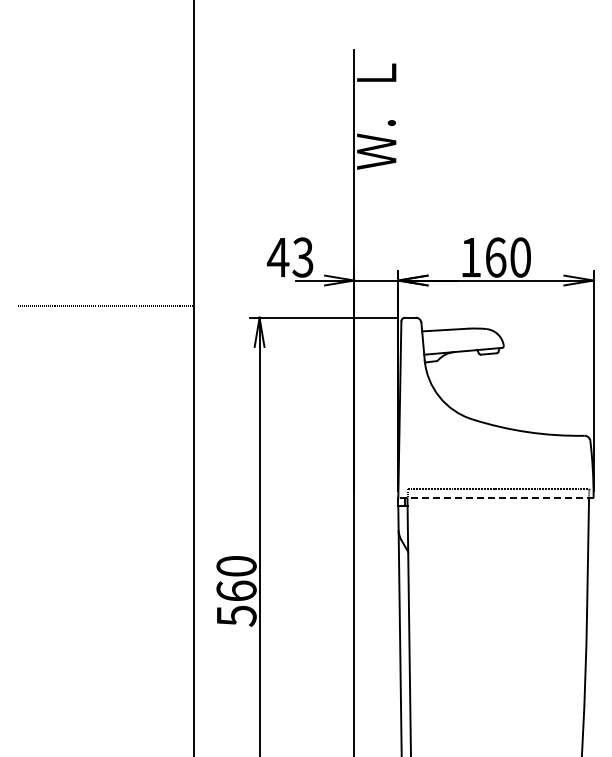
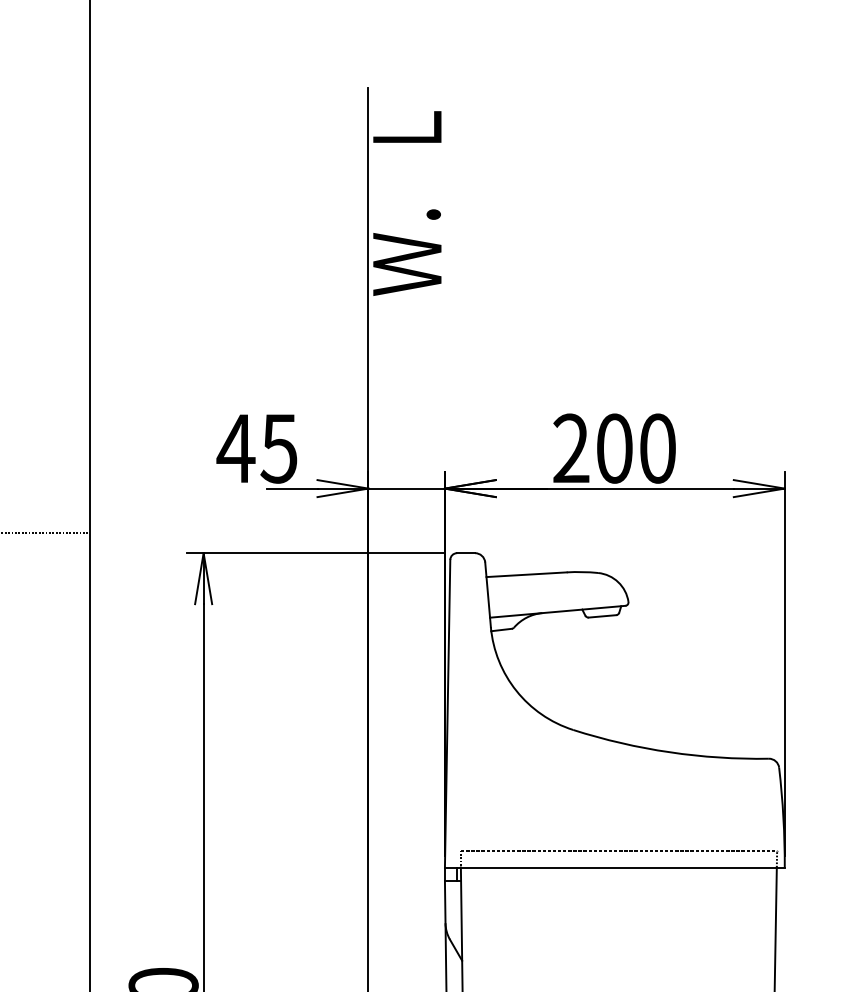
text: (302, 257) -> (278, 448), 43 -> 45
text: (483, 257) -> (593, 448), 160 -> 200
line: (495, 498) -> (614, 867), dashed -> solid

